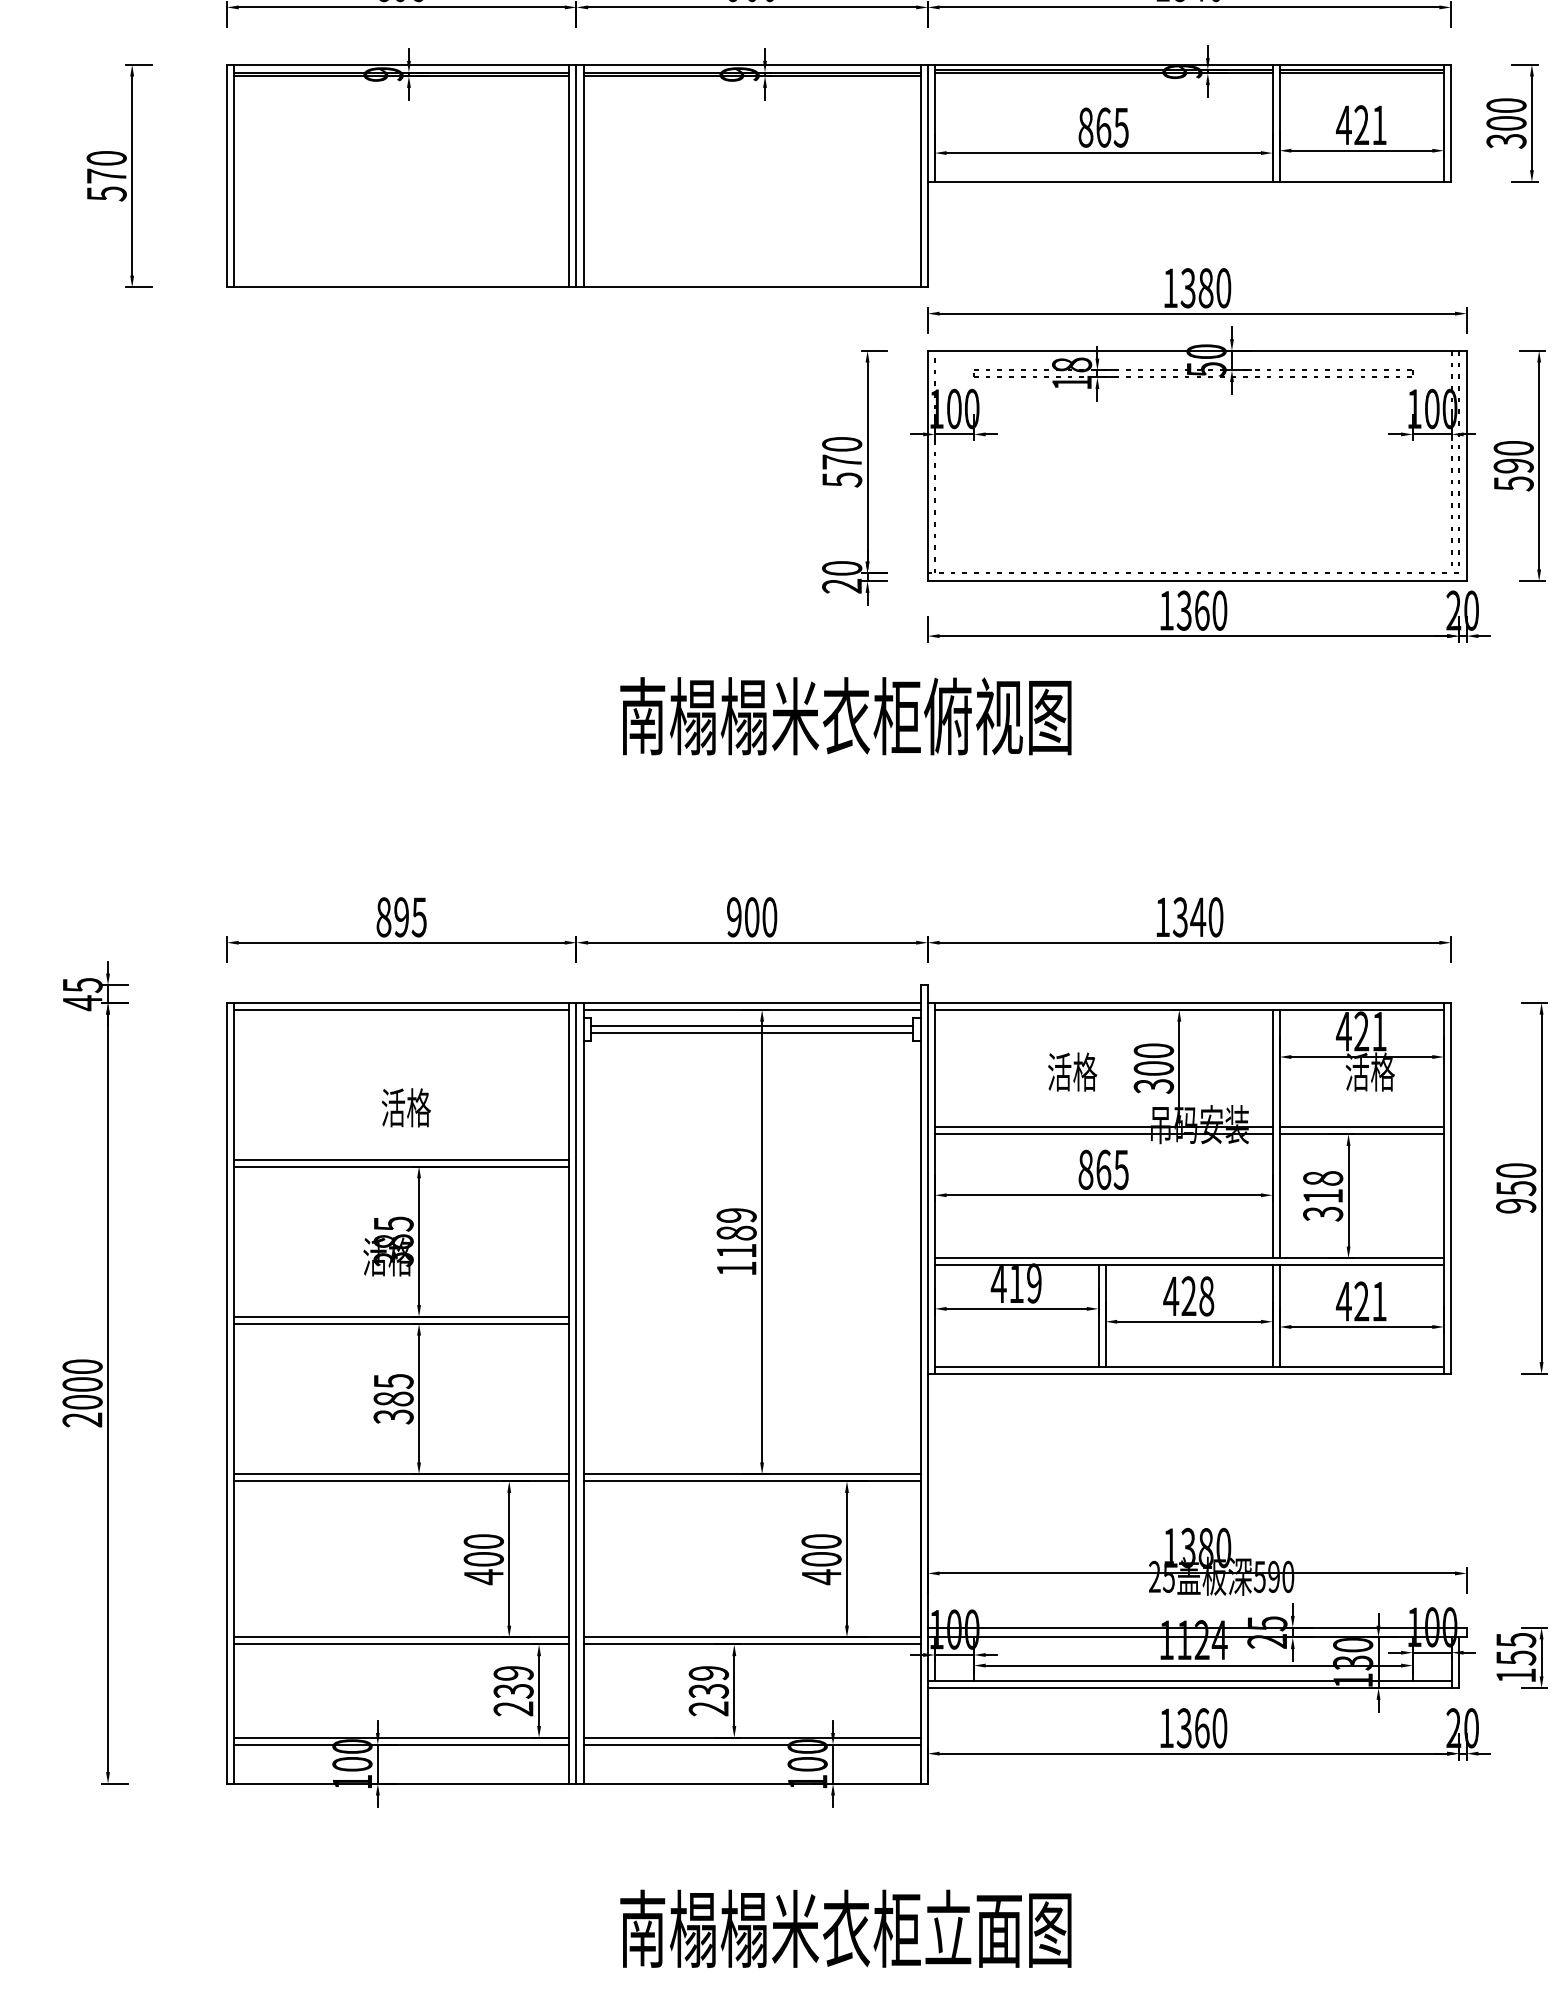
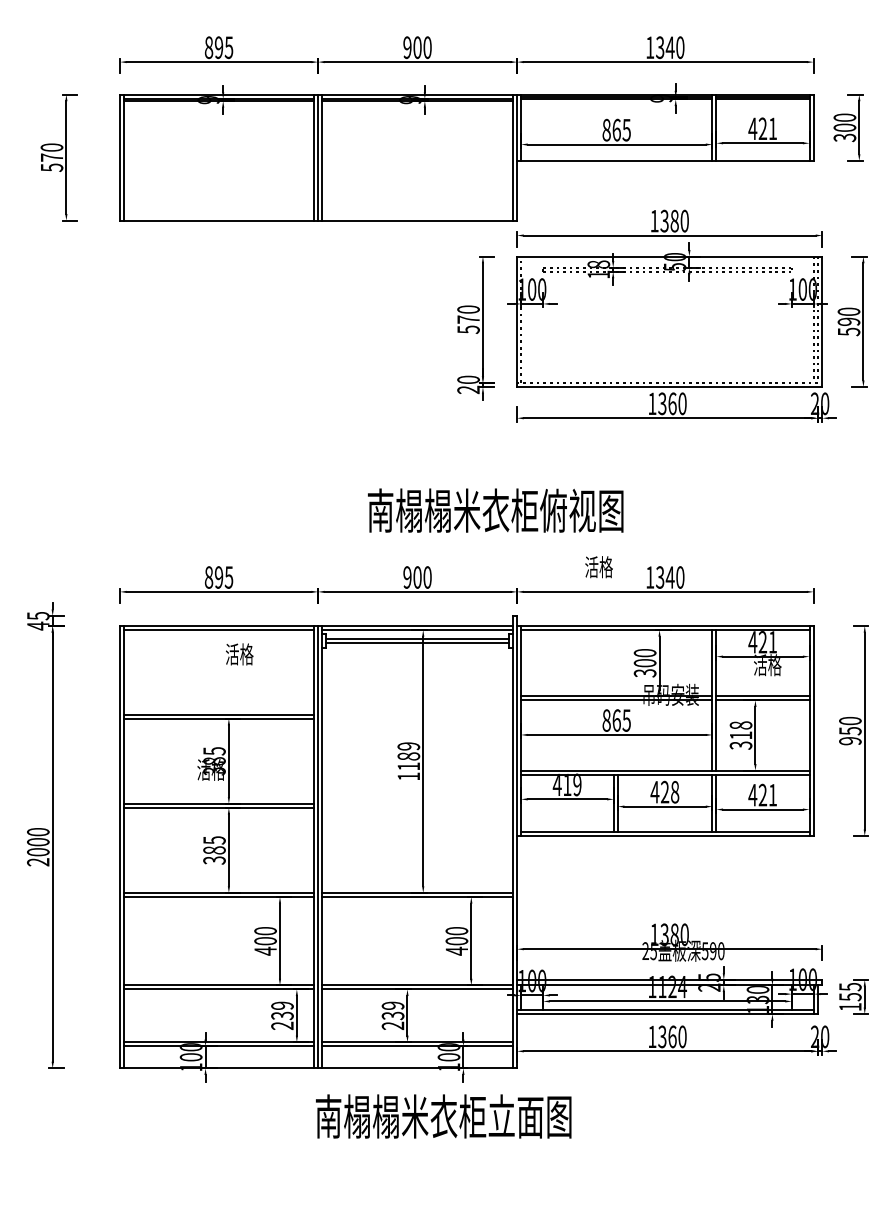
text: (845, 716) -> (495, 510), moved
text: (1071, 1072) -> (598, 567), moved
text: (405, 1107) -> (239, 654), moved
text: (845, 1928) -> (443, 1116), moved

